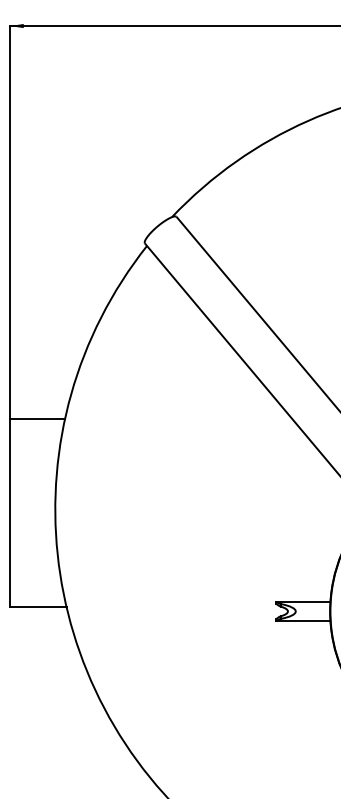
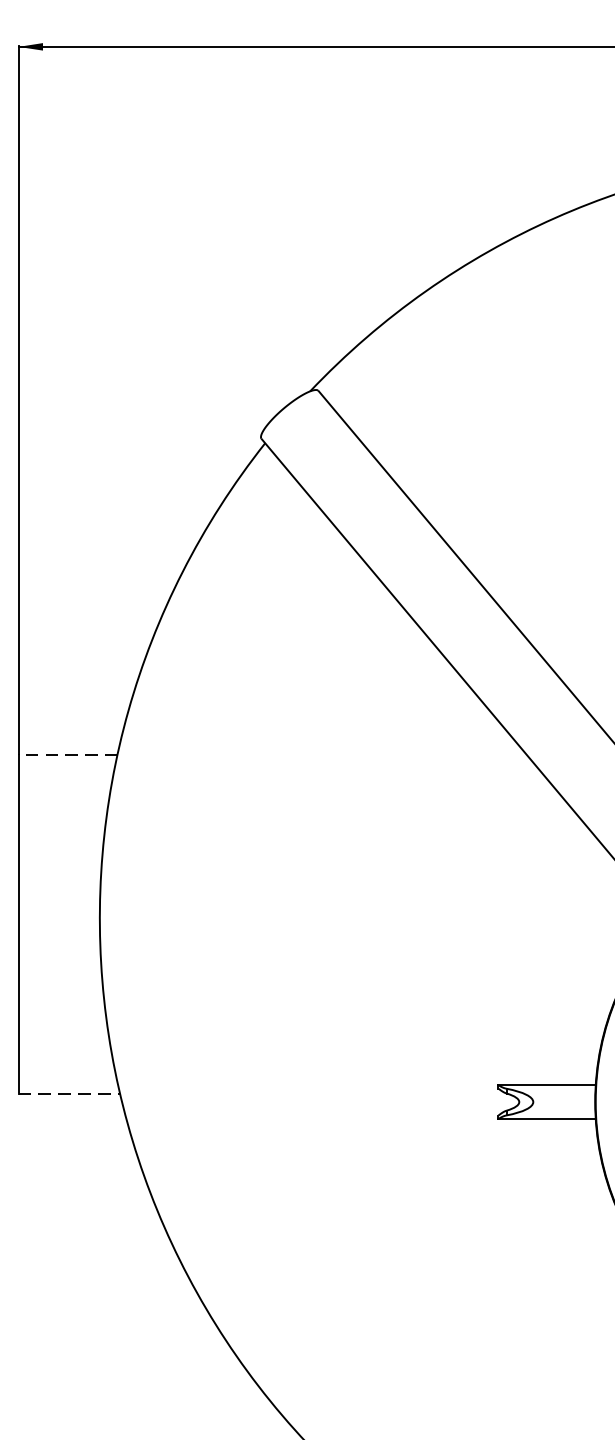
line: (37, 418) -> (67, 754), solid -> dashed
line: (38, 607) -> (69, 1094), solid -> dashed

